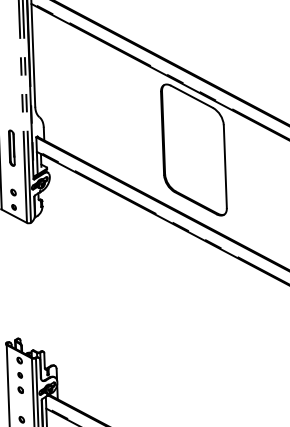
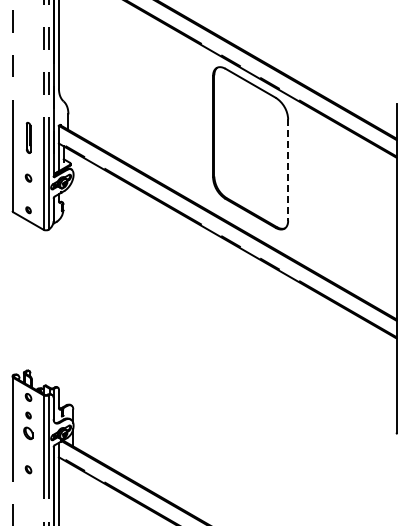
part: (11, 147) -> (28, 137), size x0.7
line: (225, 167) -> (288, 170), solid -> dashed
part: (13, 192) -> (28, 177), moved
part: (20, 390) -> (28, 433), size x1.6

